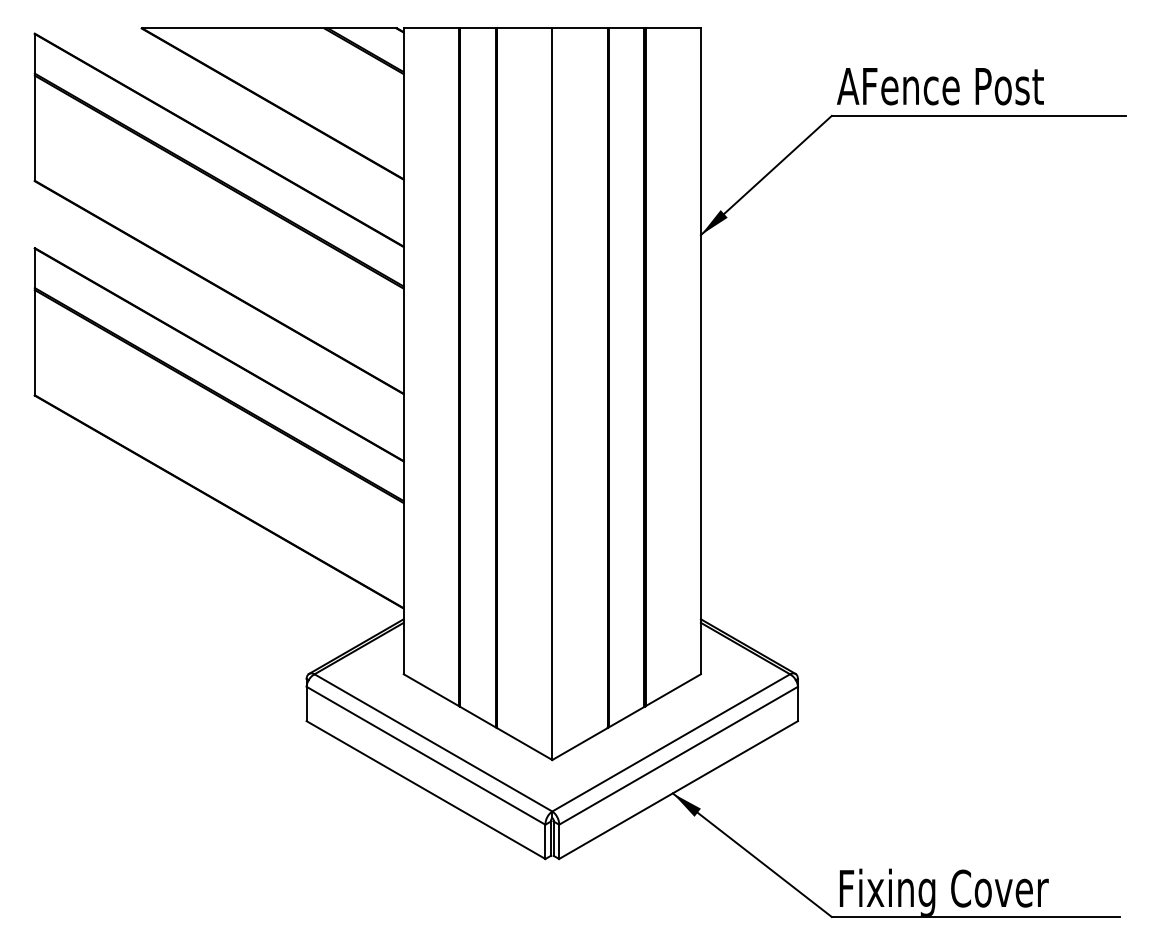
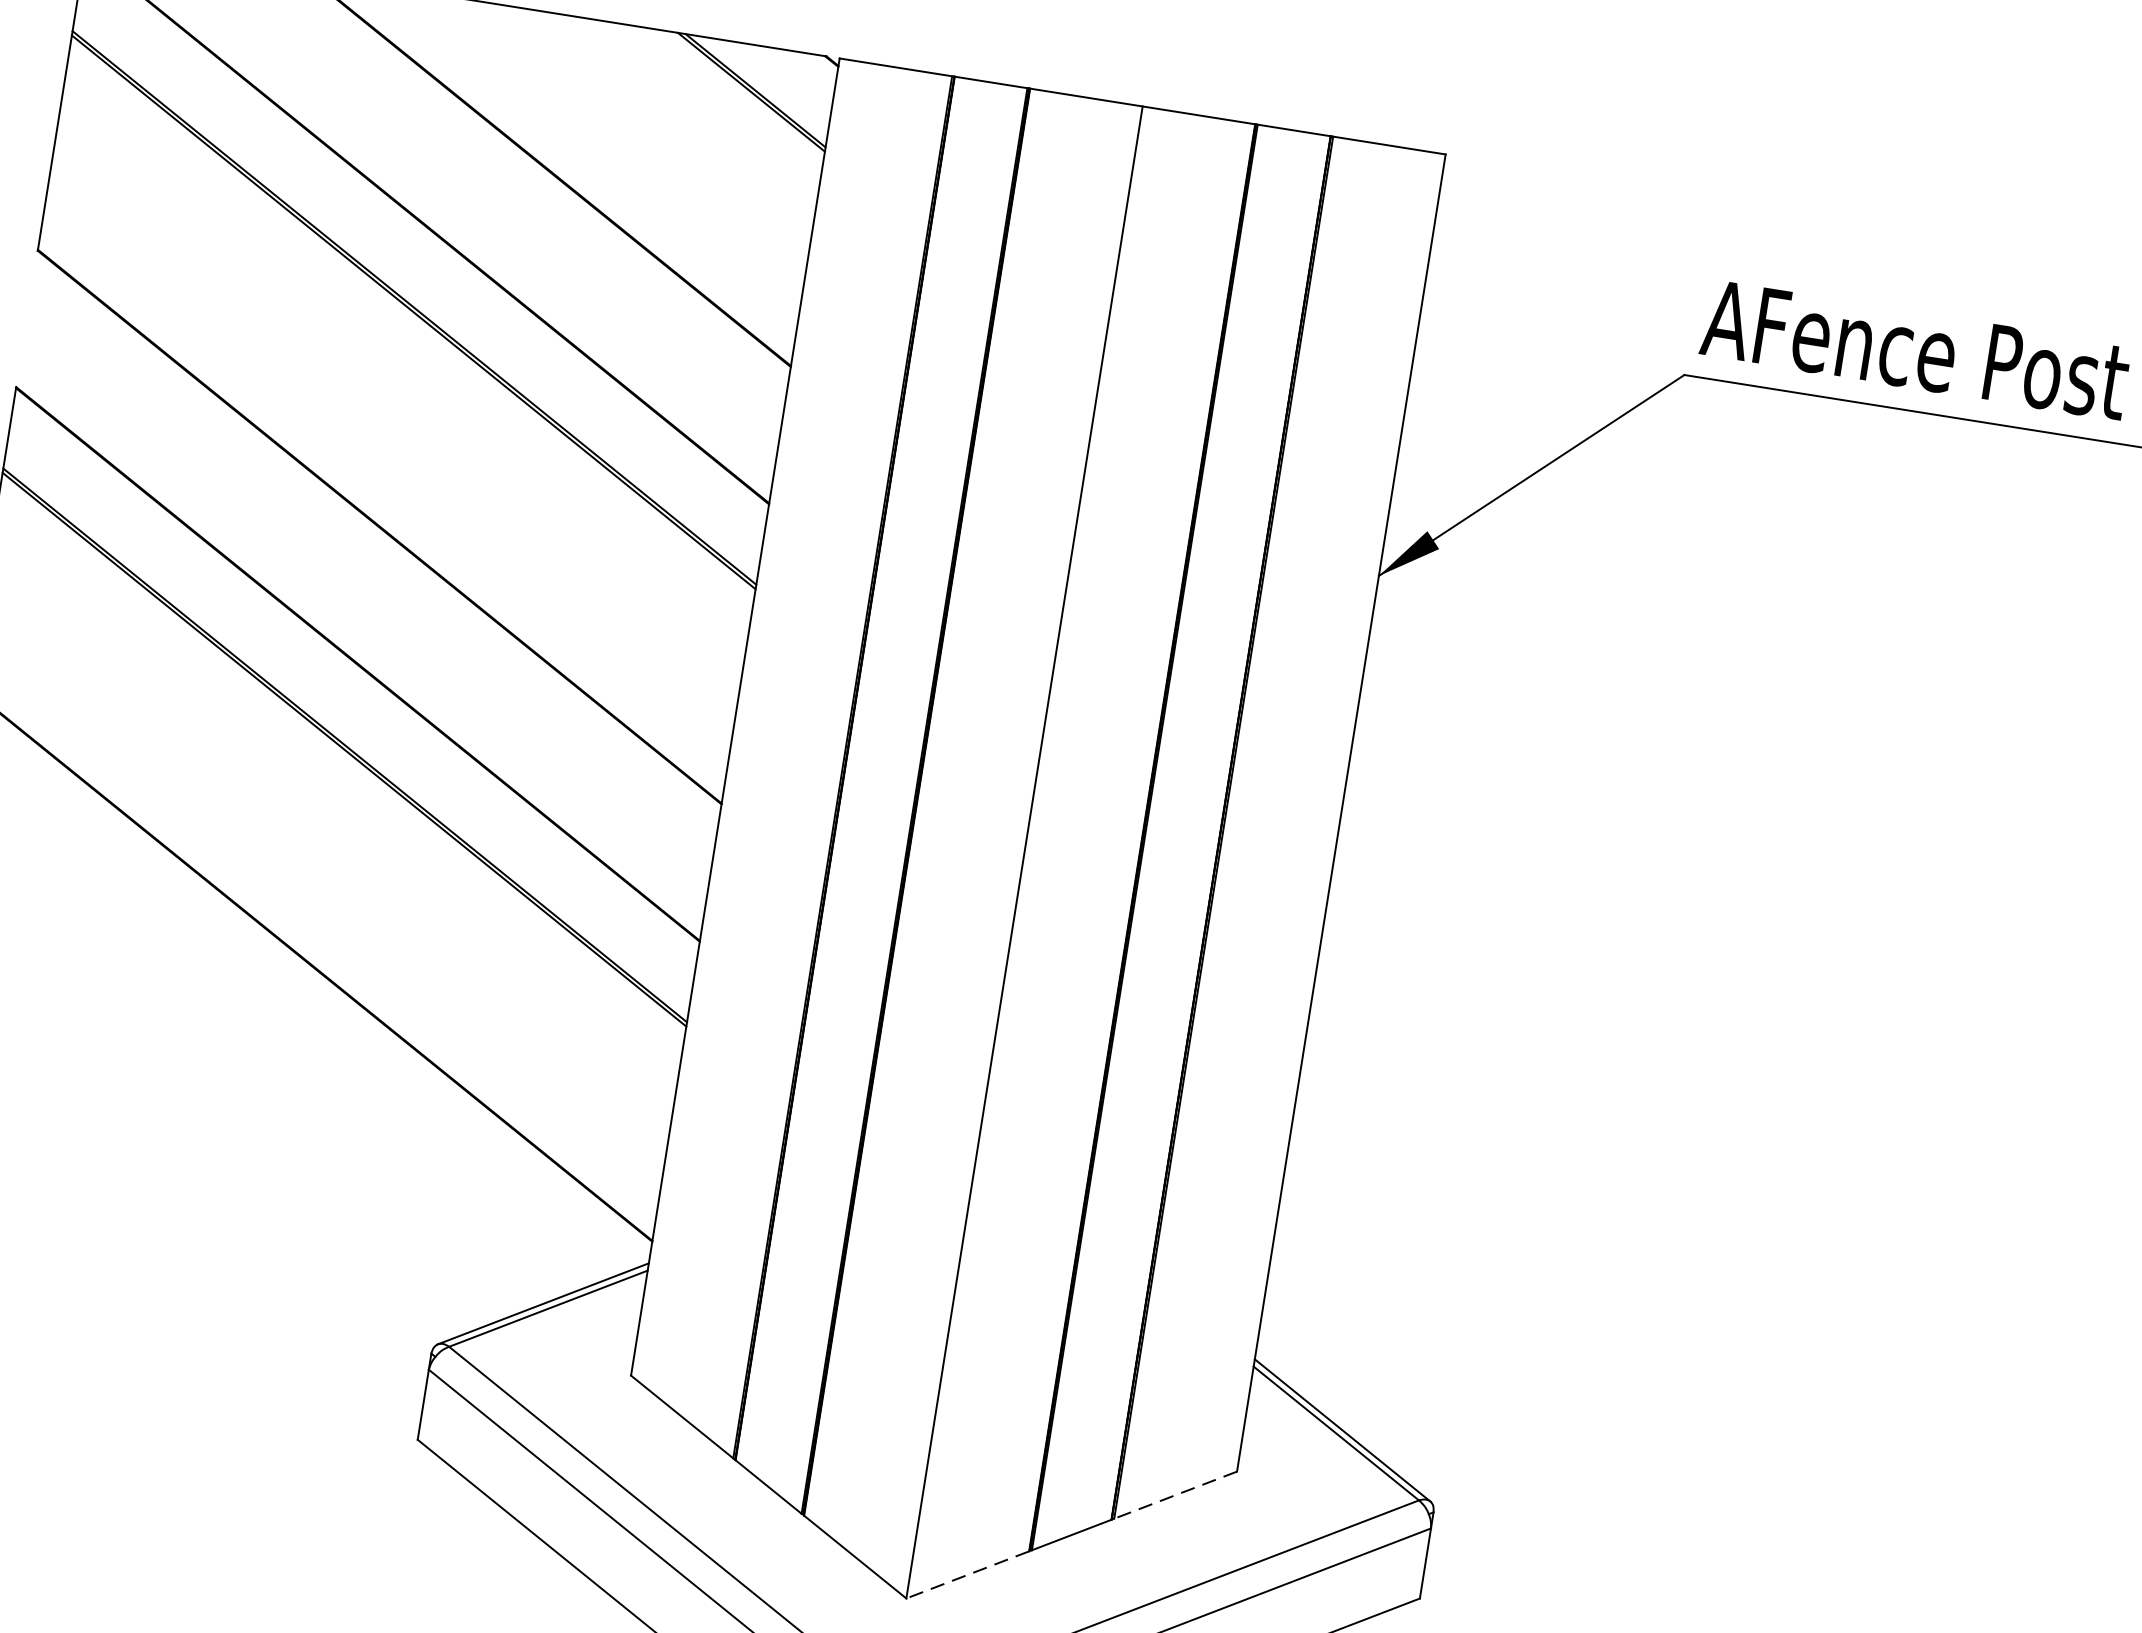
line: (673, 690) -> (1175, 1495), solid -> dashed
line: (579, 744) -> (966, 1575), solid -> dashed

